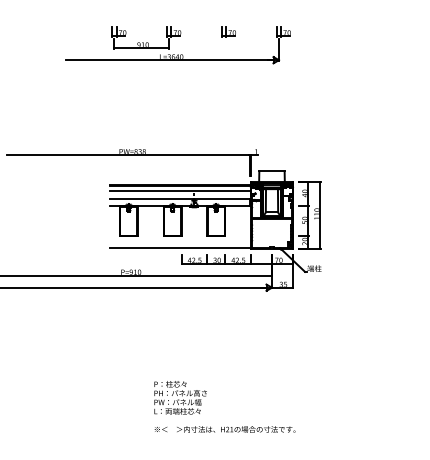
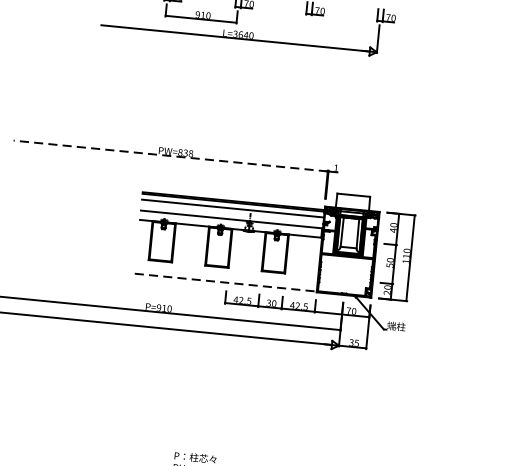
line: (128, 155) -> (170, 156), solid -> dashed
line: (181, 247) -> (227, 282), solid -> dashed

